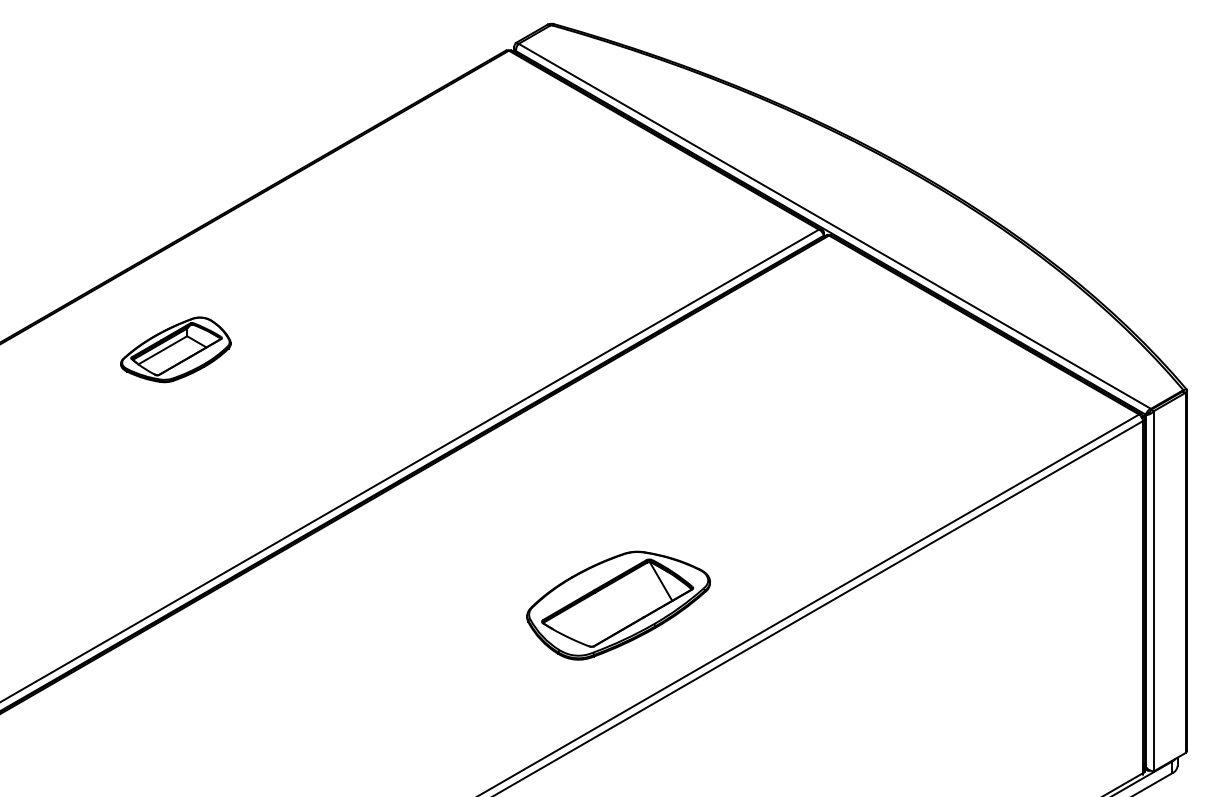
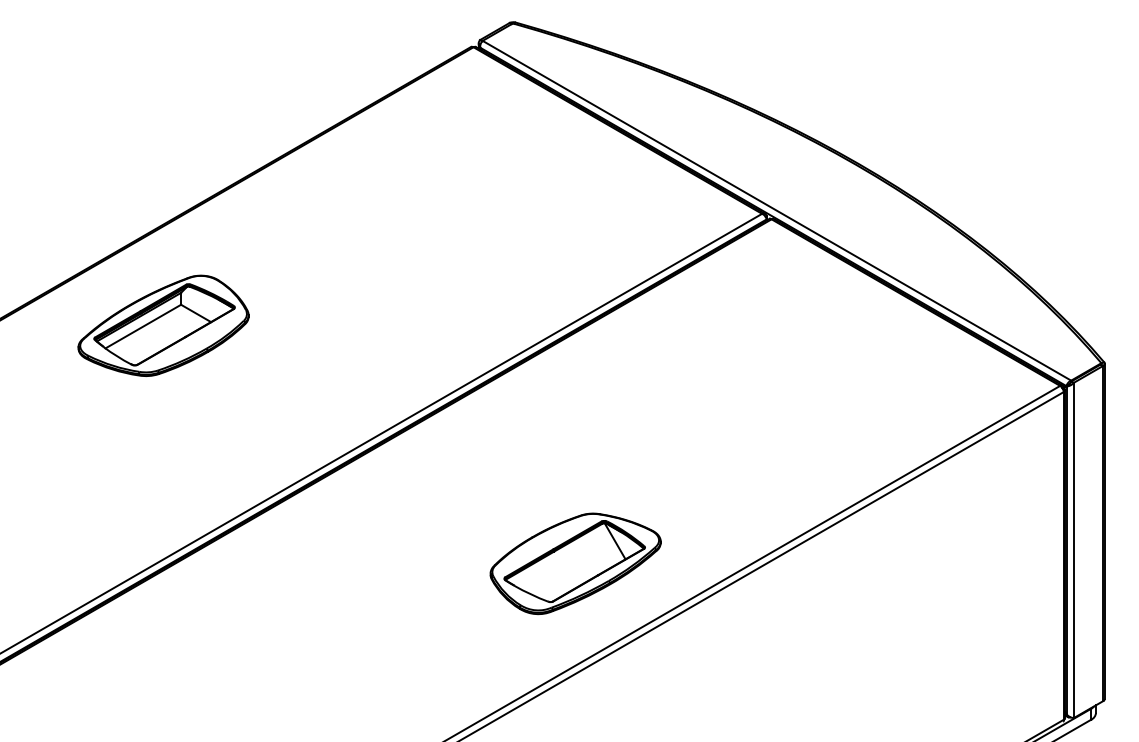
part: (175, 349) -> (163, 325), size x1.67

